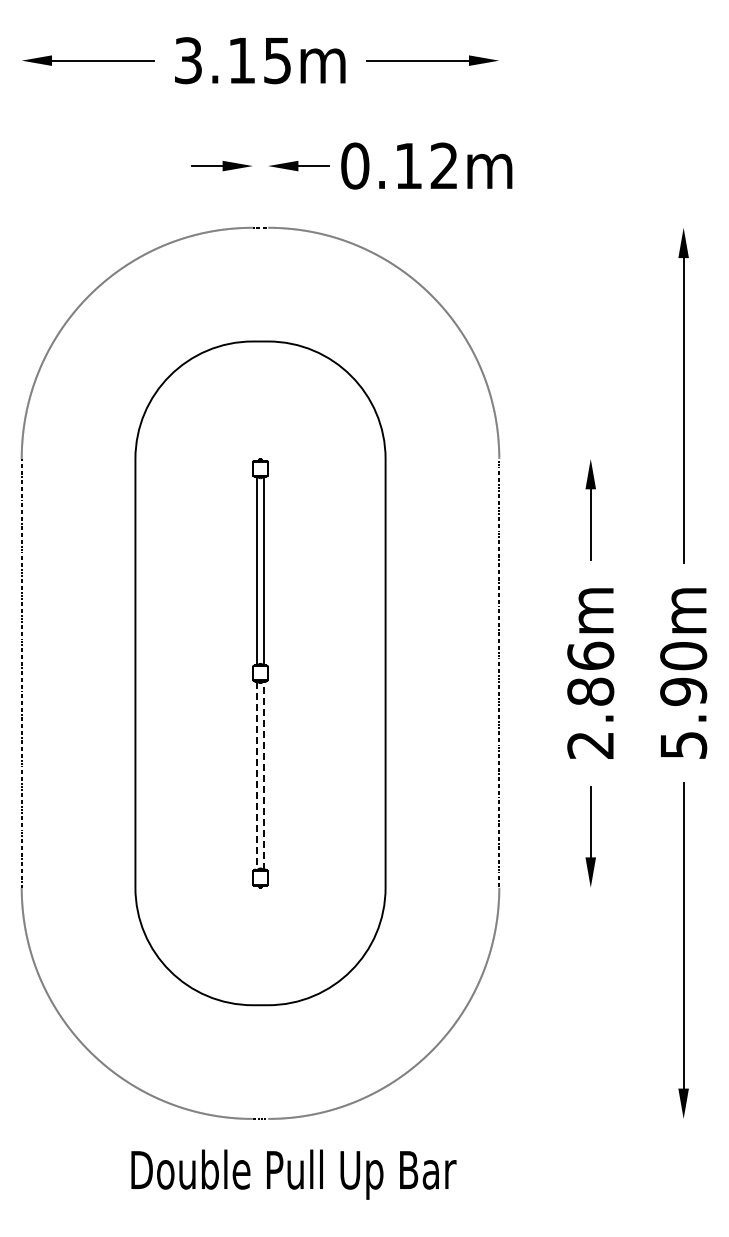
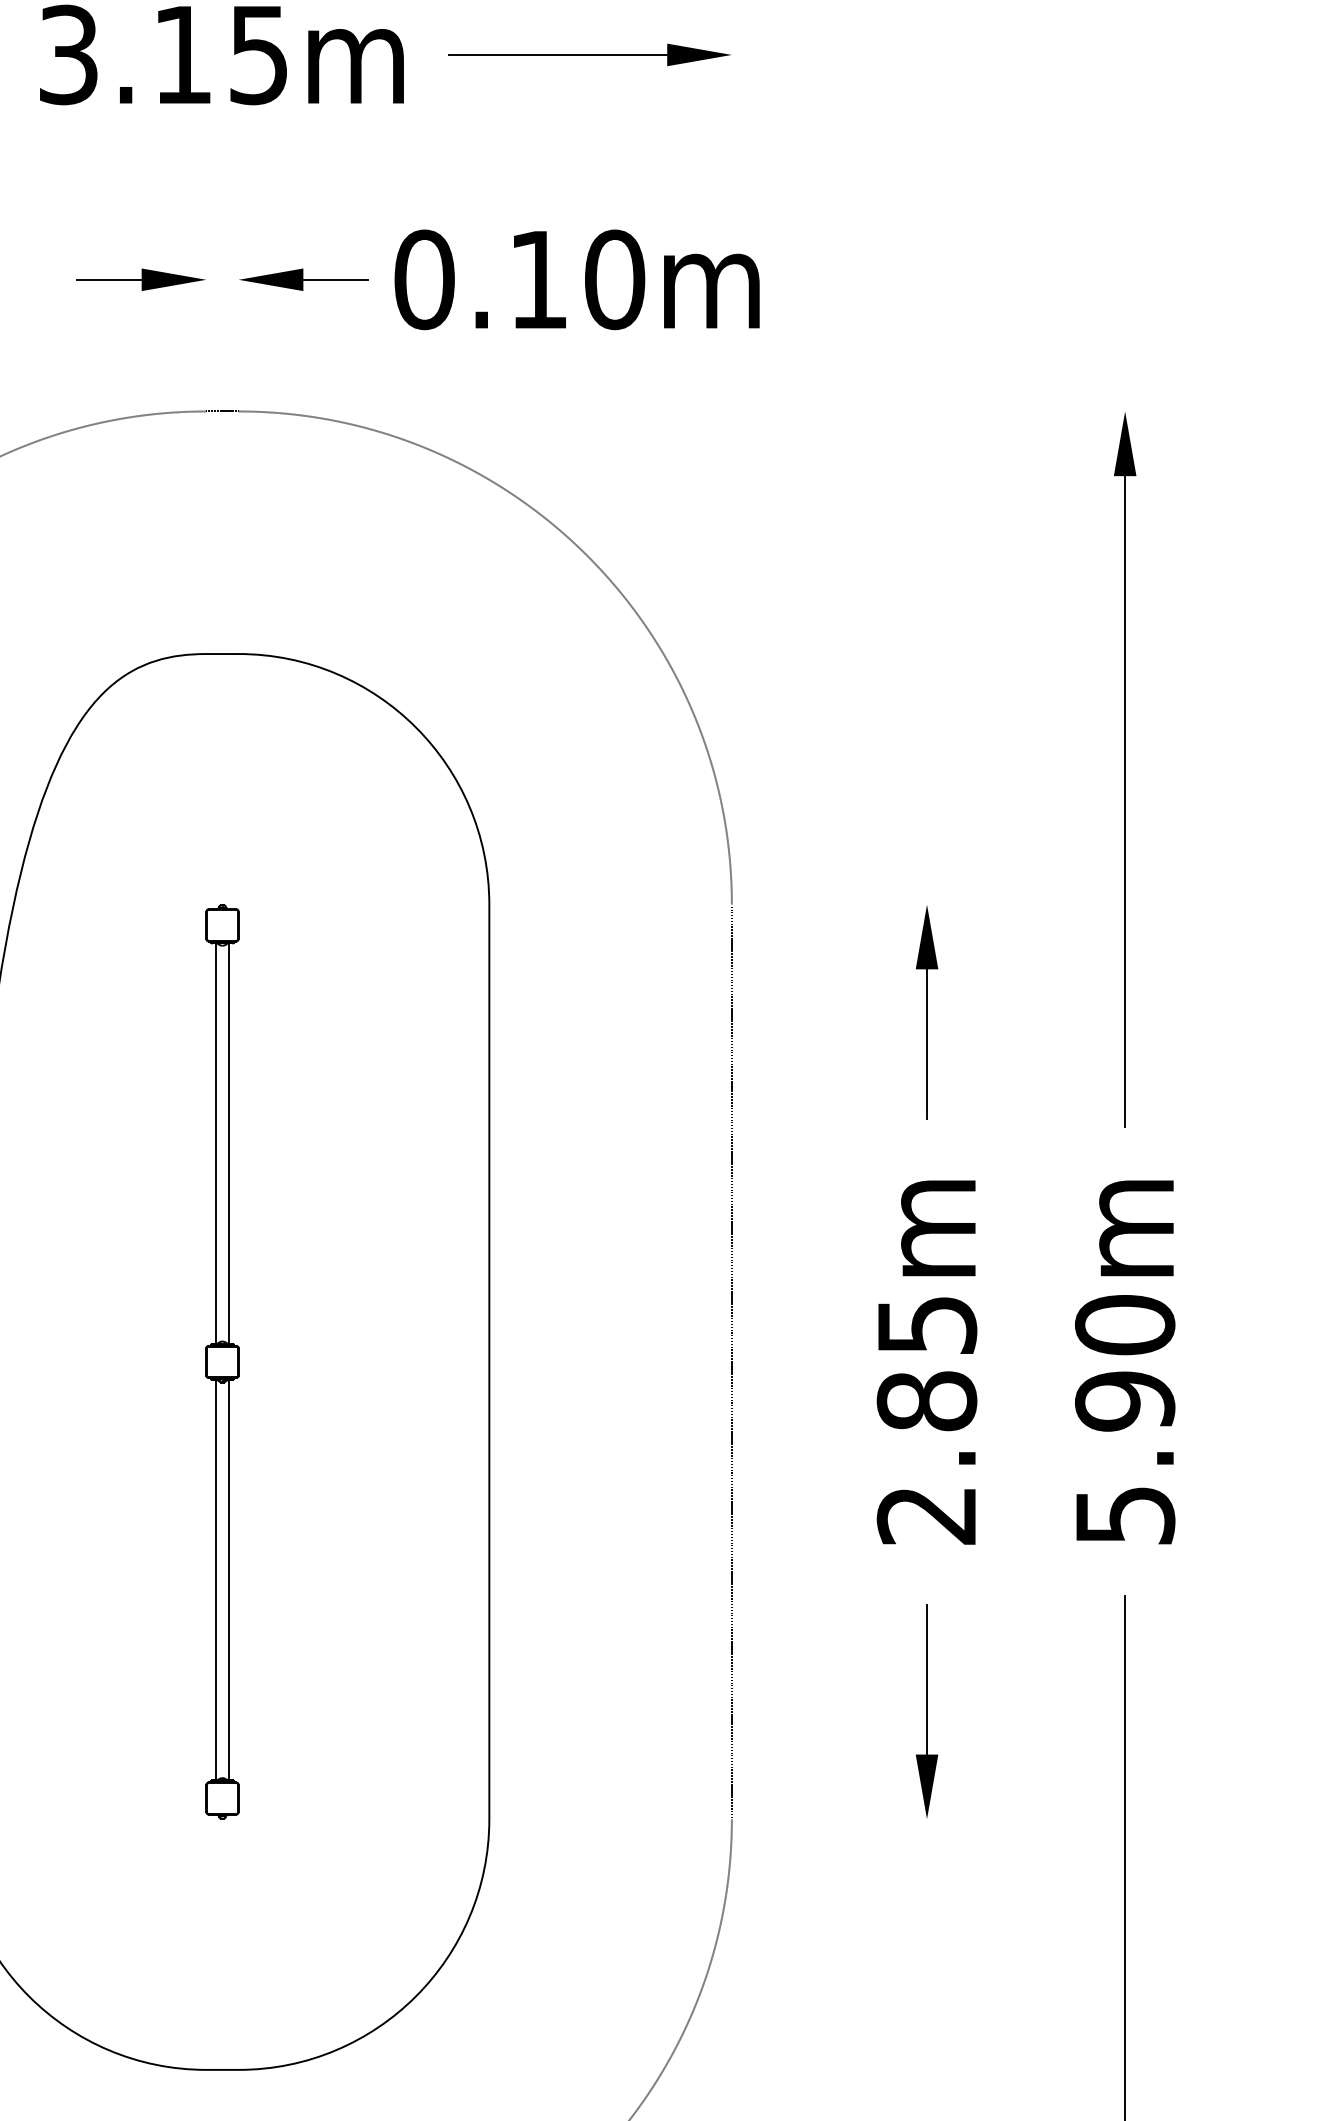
text: (444, 165) -> (615, 278), 0.12m -> 0.10m
text: (590, 655) -> (926, 1323), 2.86m -> 2.85m
line: (257, 775) -> (216, 1579), dashed -> solid
line: (263, 775) -> (228, 1579), dashed -> solid

